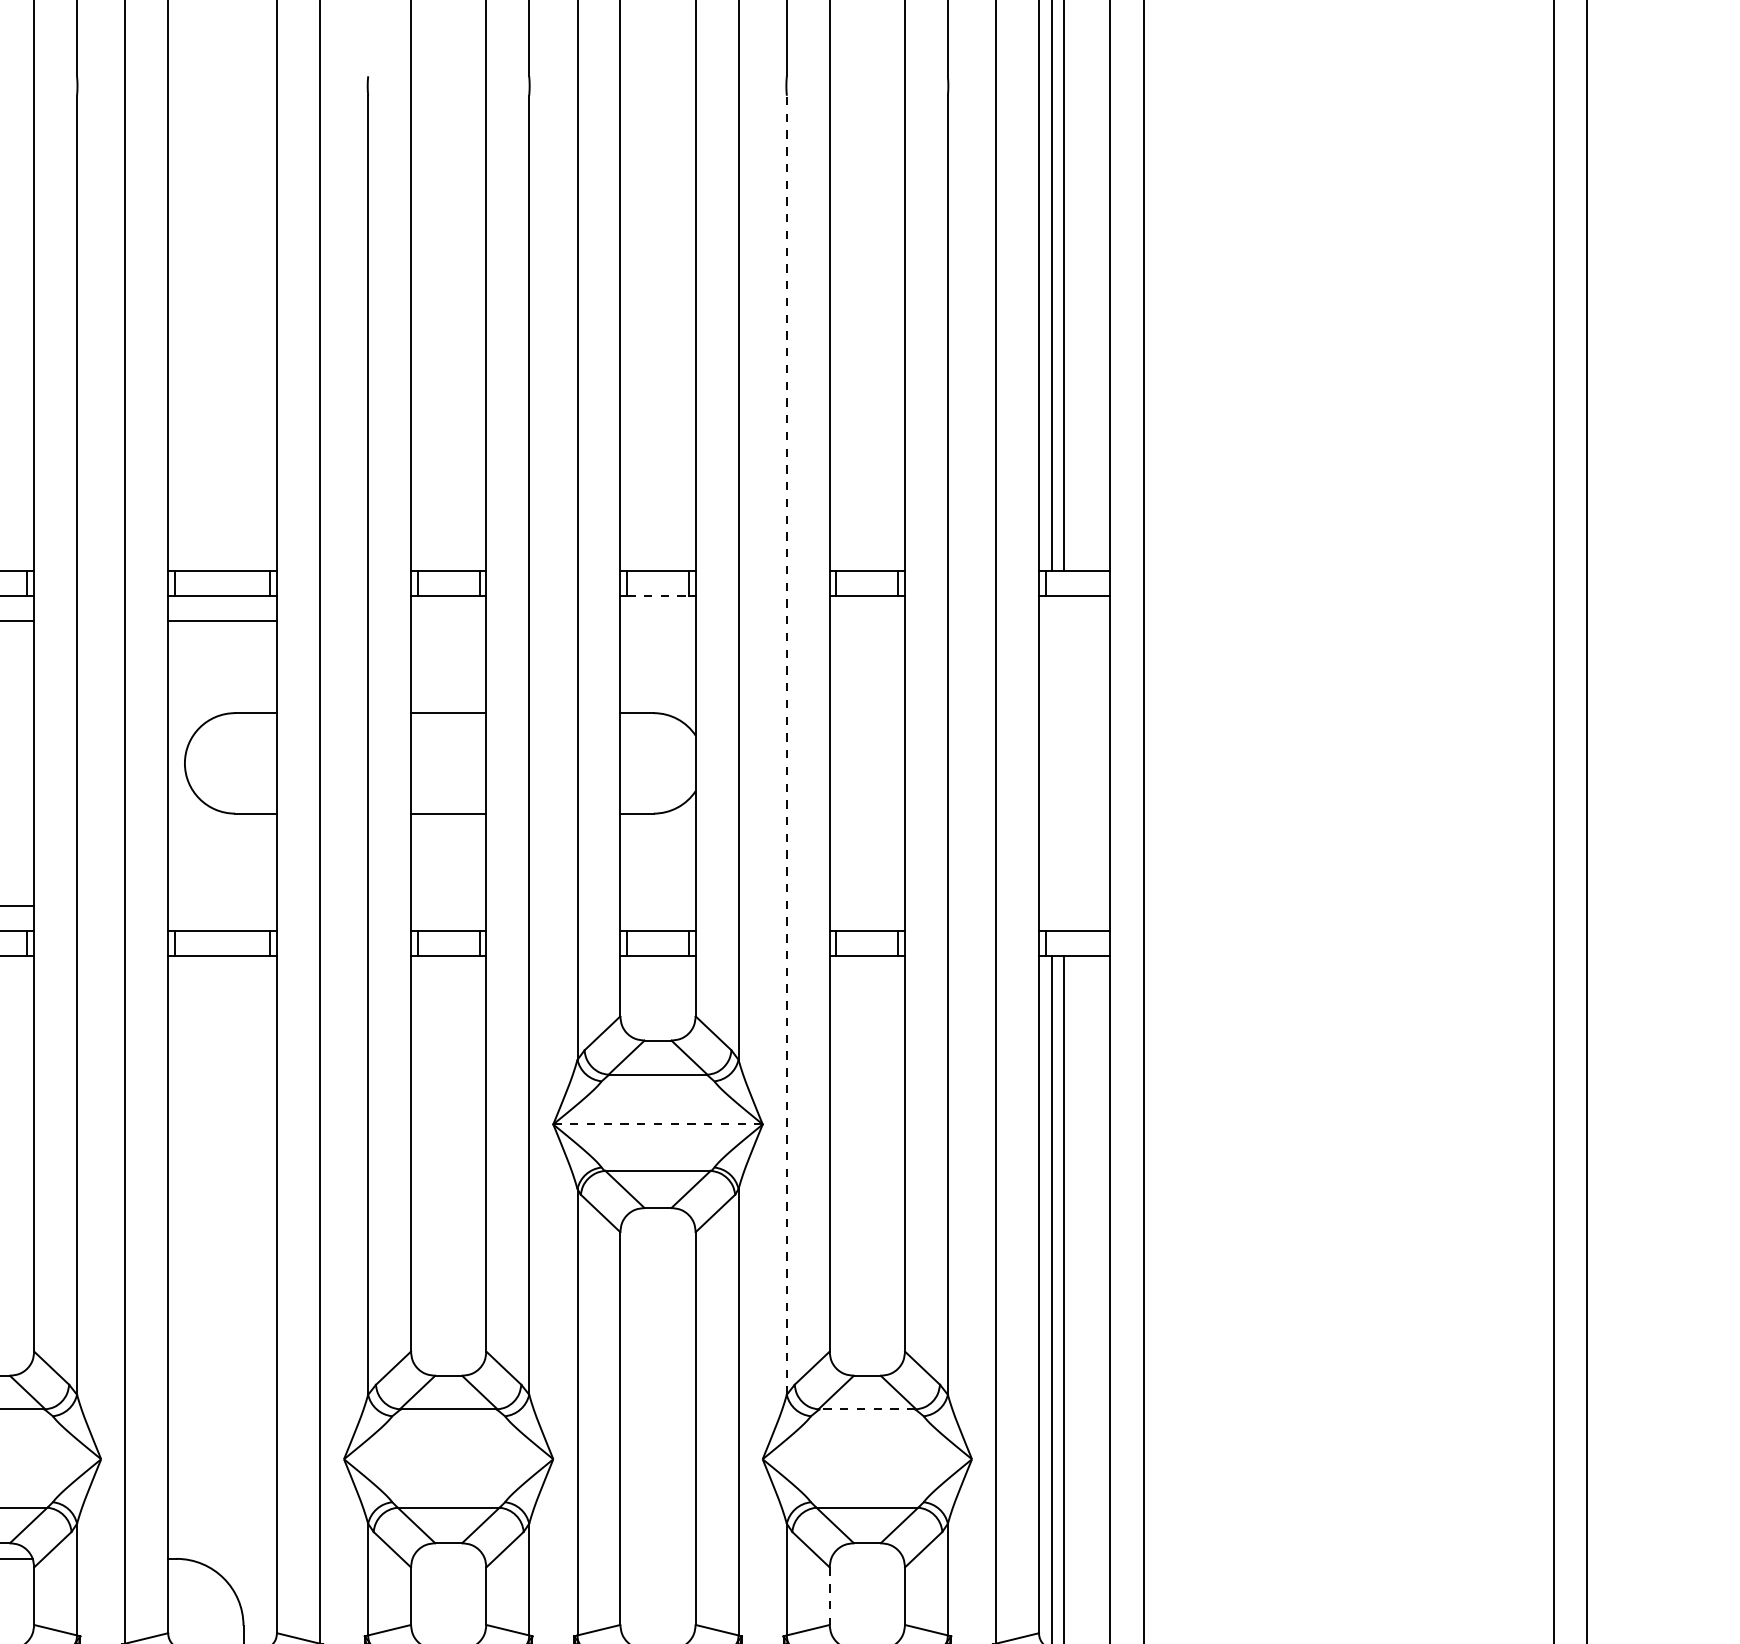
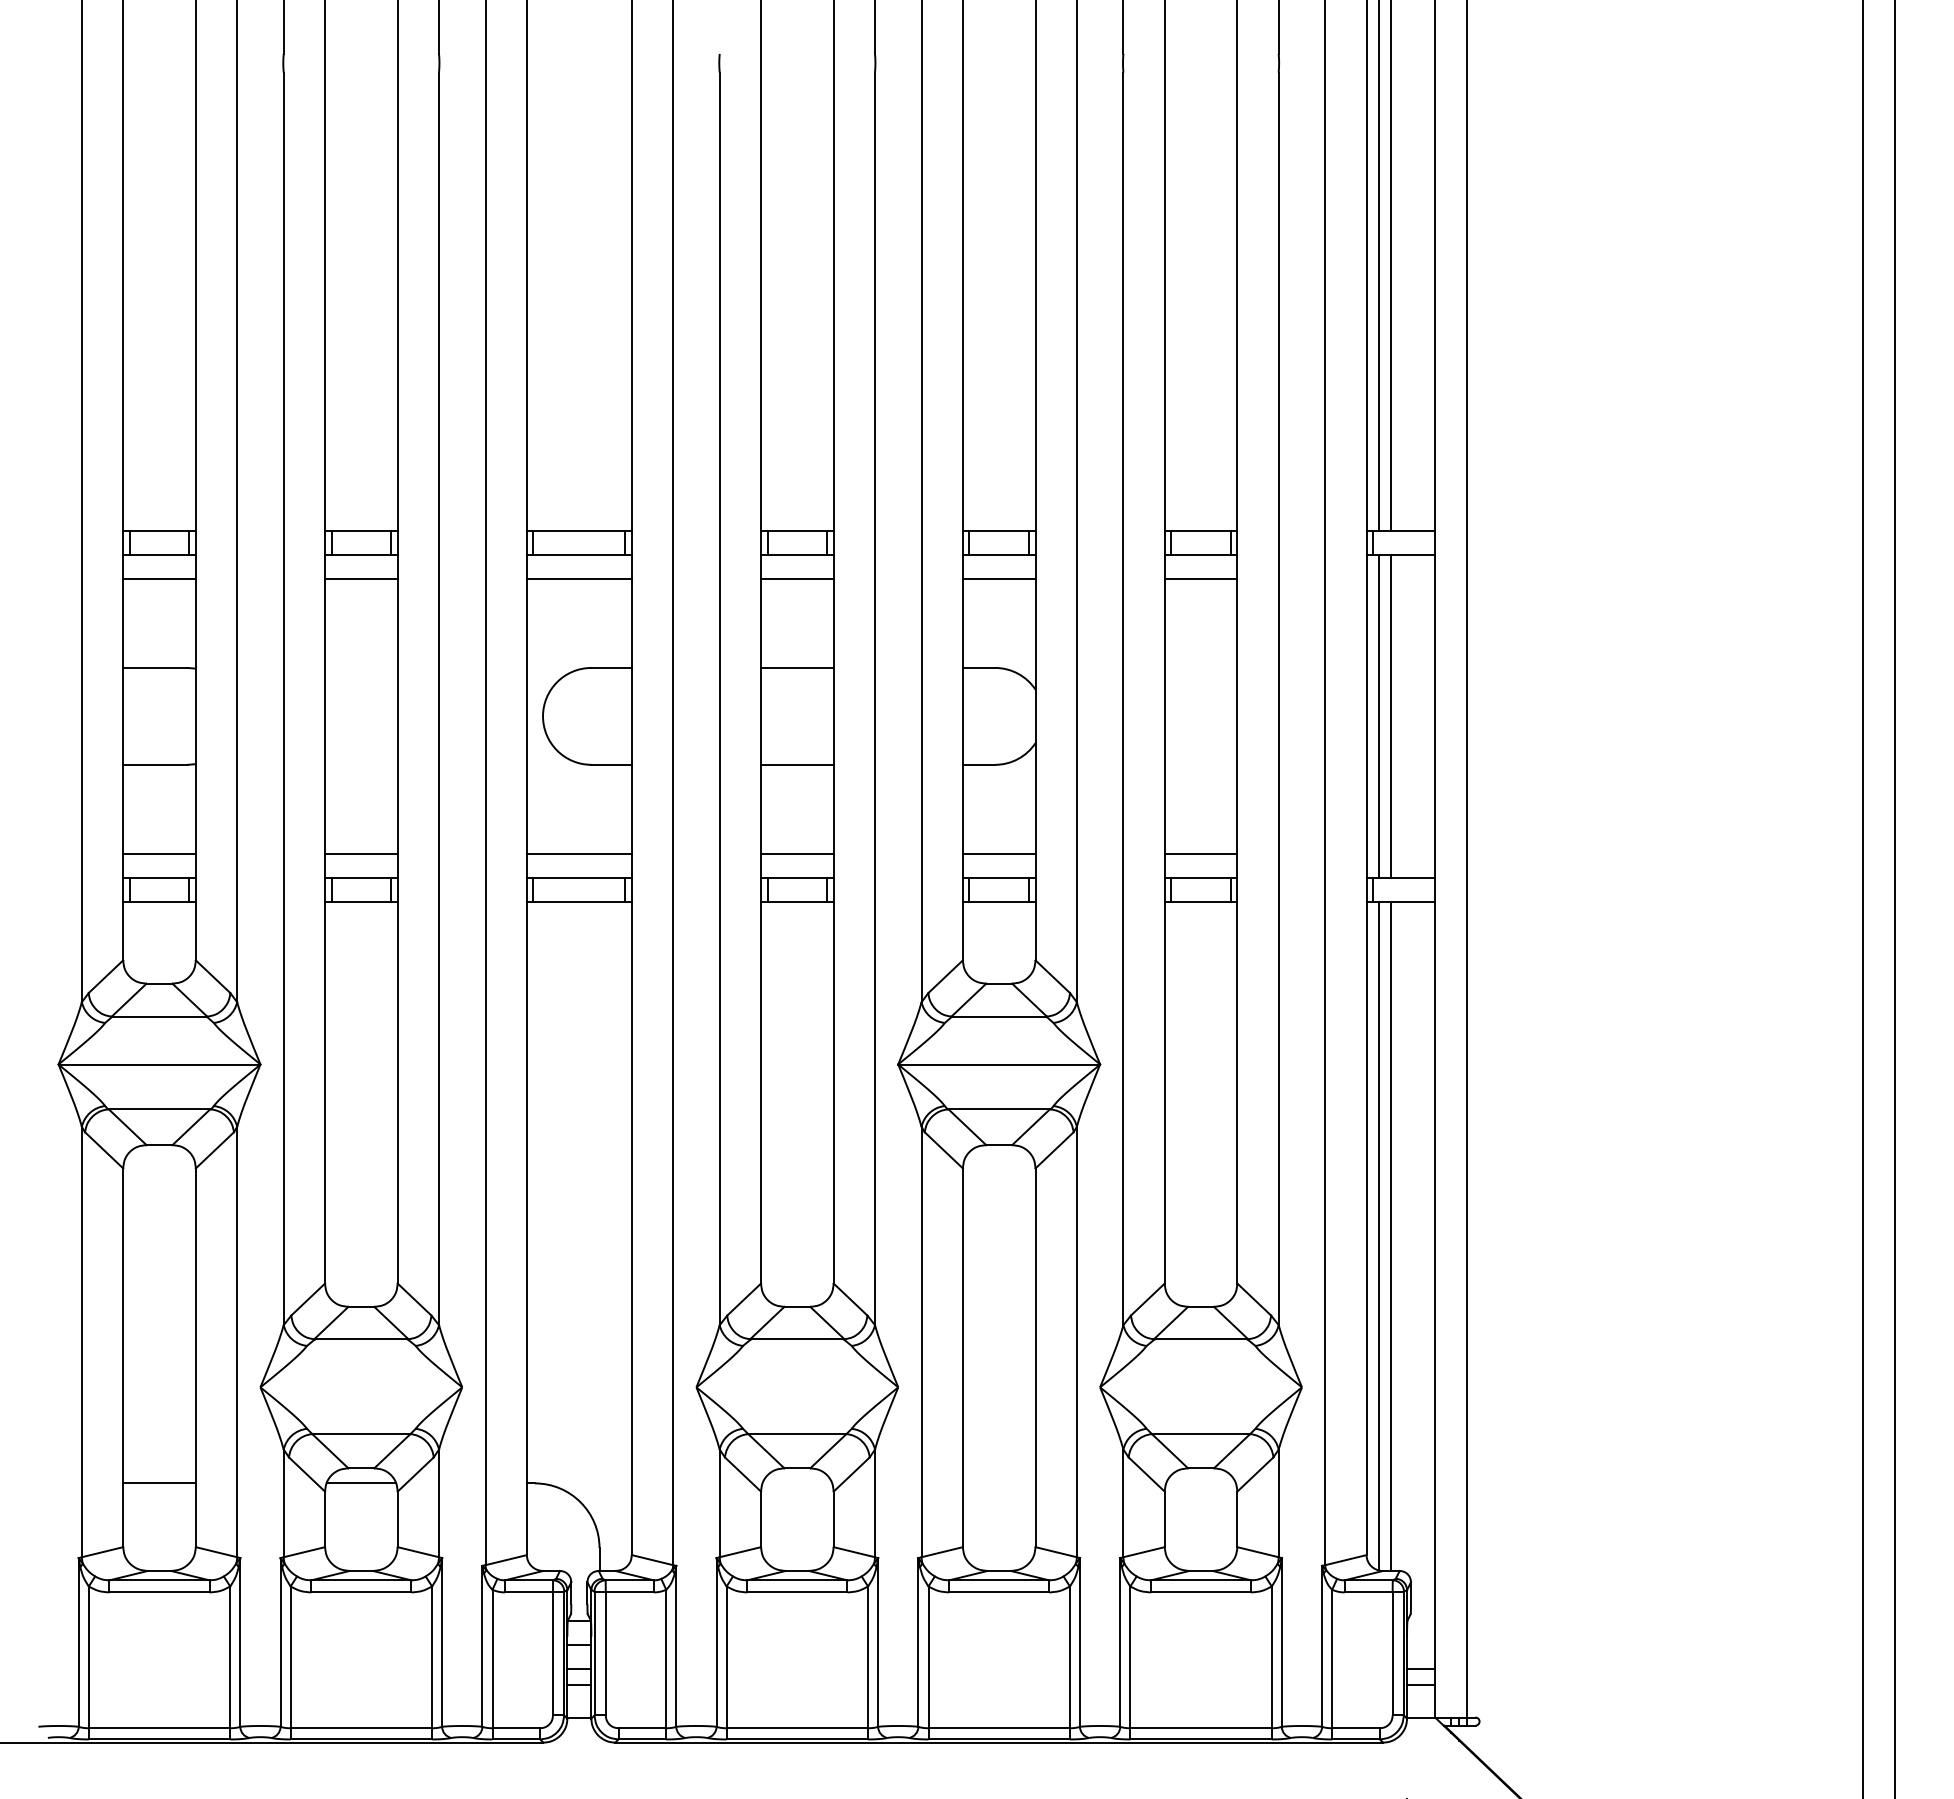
line: (658, 595) -> (999, 554), dashed -> solid
line: (448, 621) -> (797, 579), added
line: (657, 621) -> (998, 579), added
line: (866, 621) -> (1200, 579), added
line: (786, 744) -> (1123, 698), dashed -> solid
line: (1051, 762) -> (1378, 715), added
line: (1063, 762) -> (1390, 715), added
line: (221, 905) -> (578, 853), added
line: (448, 905) -> (797, 853), added
line: (657, 905) -> (998, 853), added
line: (866, 905) -> (1200, 853), added
line: (658, 1124) -> (999, 1064), dashed -> solid
line: (866, 1409) -> (1200, 1339), dashed -> solid
line: (829, 1596) -> (1164, 1519), dashed -> solid

